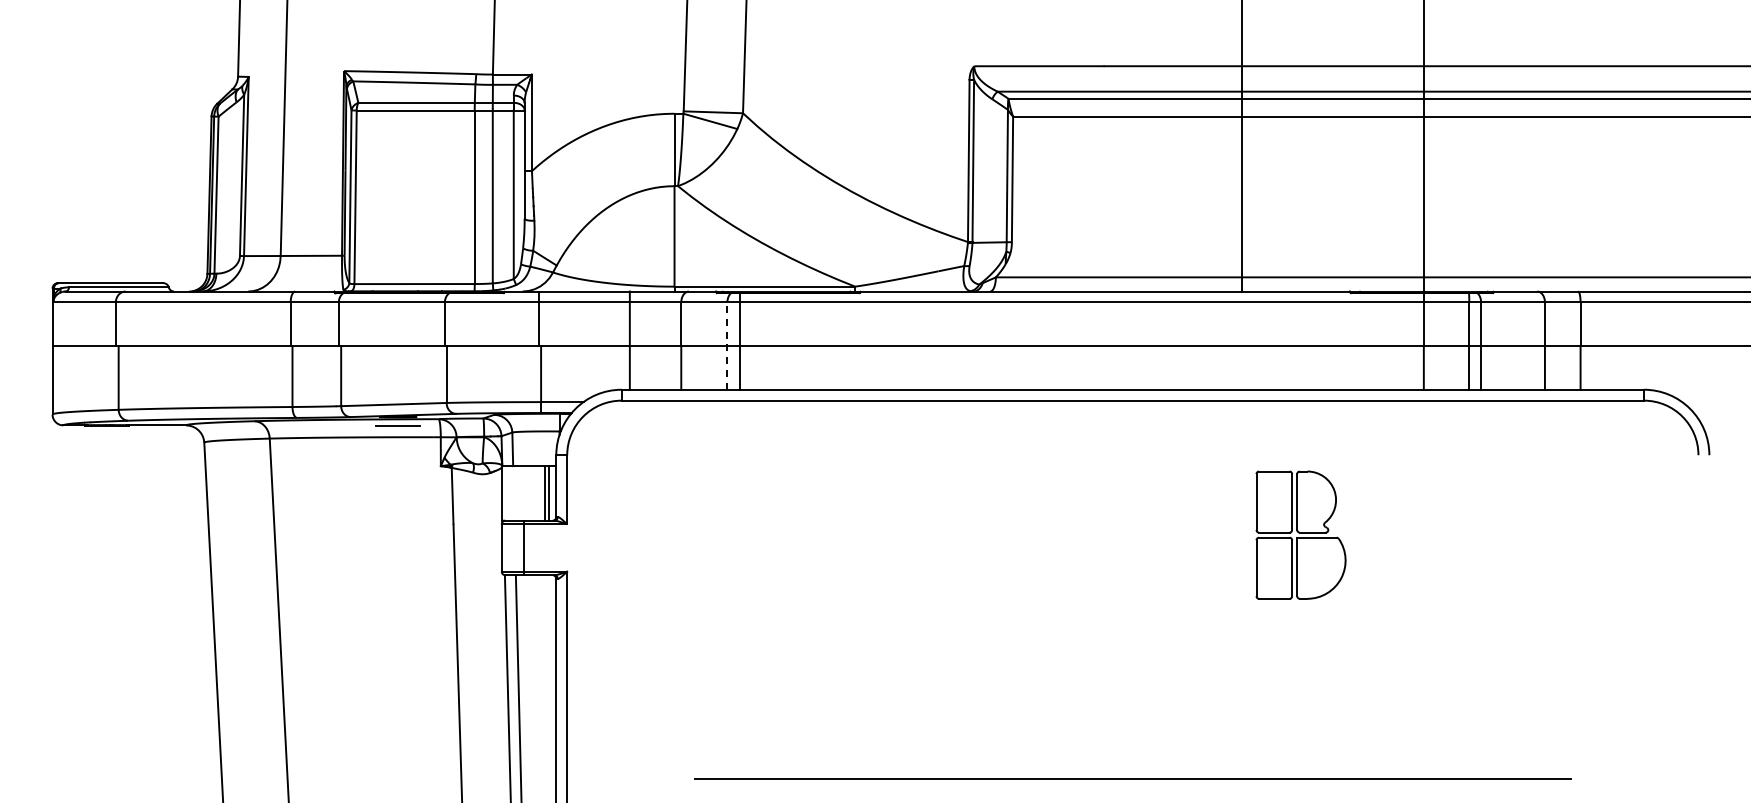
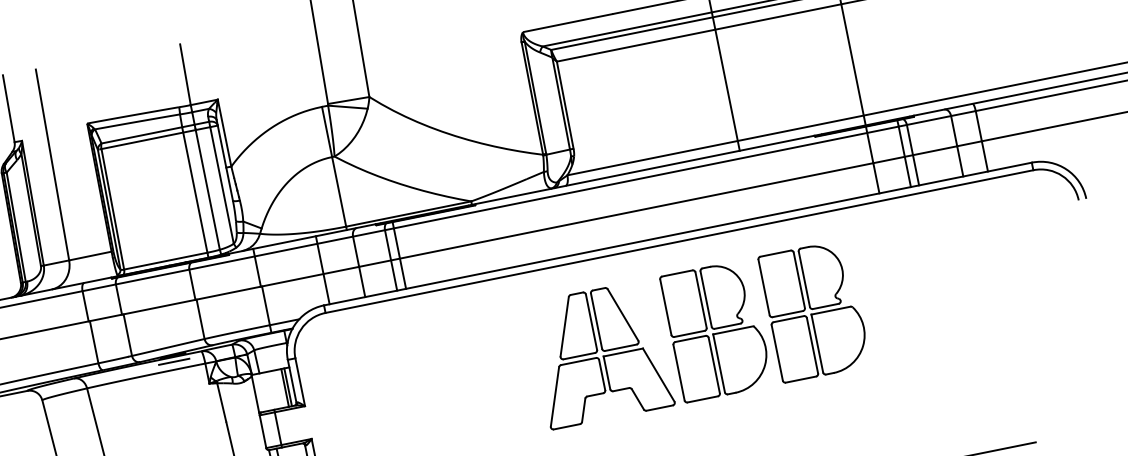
line: (727, 346) -> (391, 260), dashed -> solid
part: (991, 534) -> (600, 354), added
part: (1158, 534) -> (715, 330), added
part: (1300, 534) -> (814, 310), size x1.43

